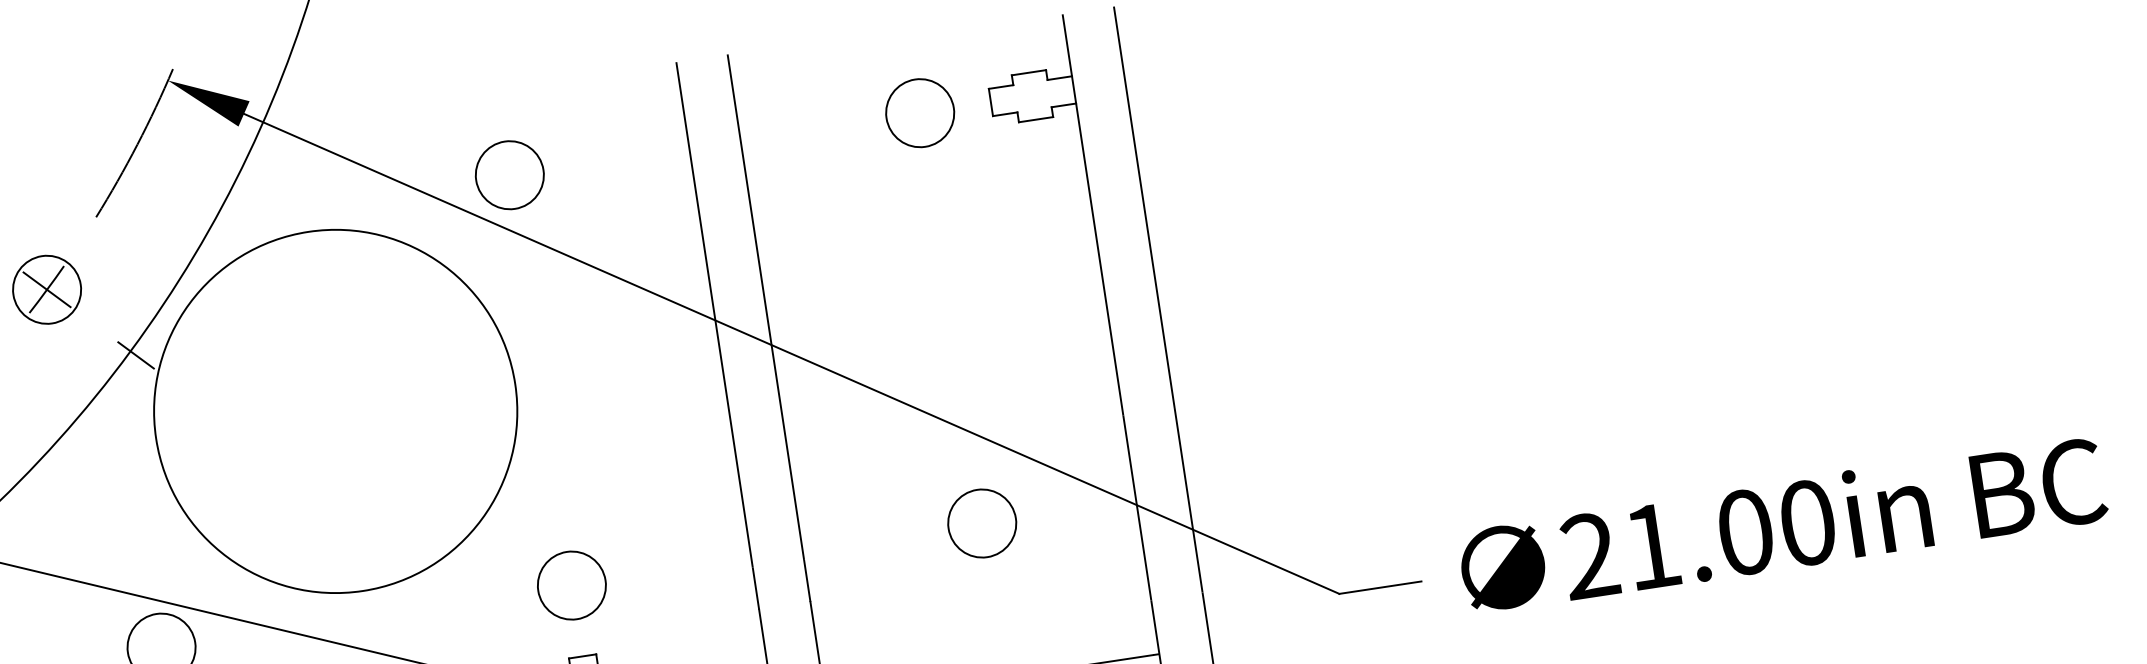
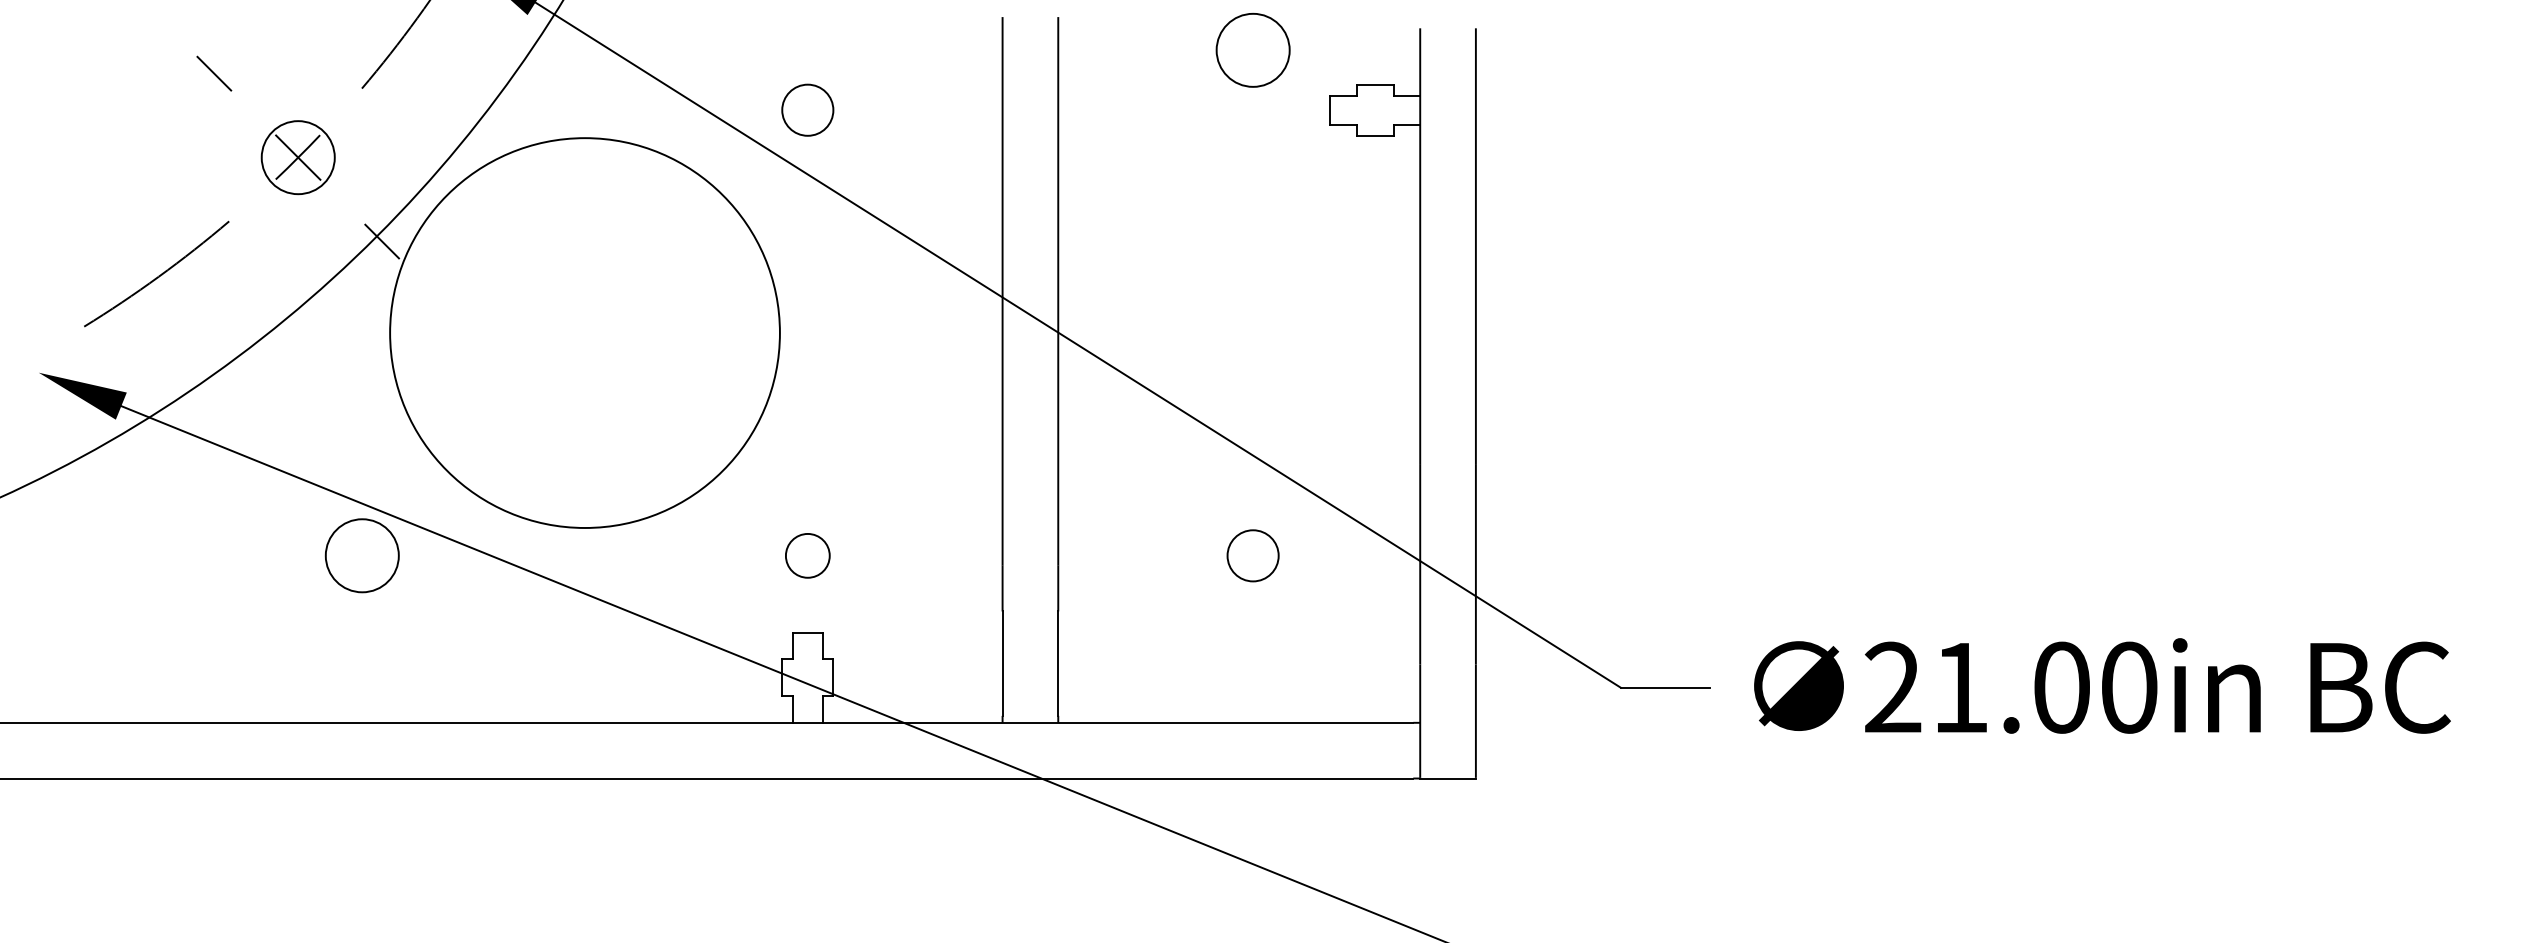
circle: (919, 112) -> (1252, 49), moved
circle: (509, 174) -> (807, 109), size x0.7
circle: (981, 523) -> (1252, 555), size x0.7
circle: (571, 585) -> (807, 555), size x0.6

